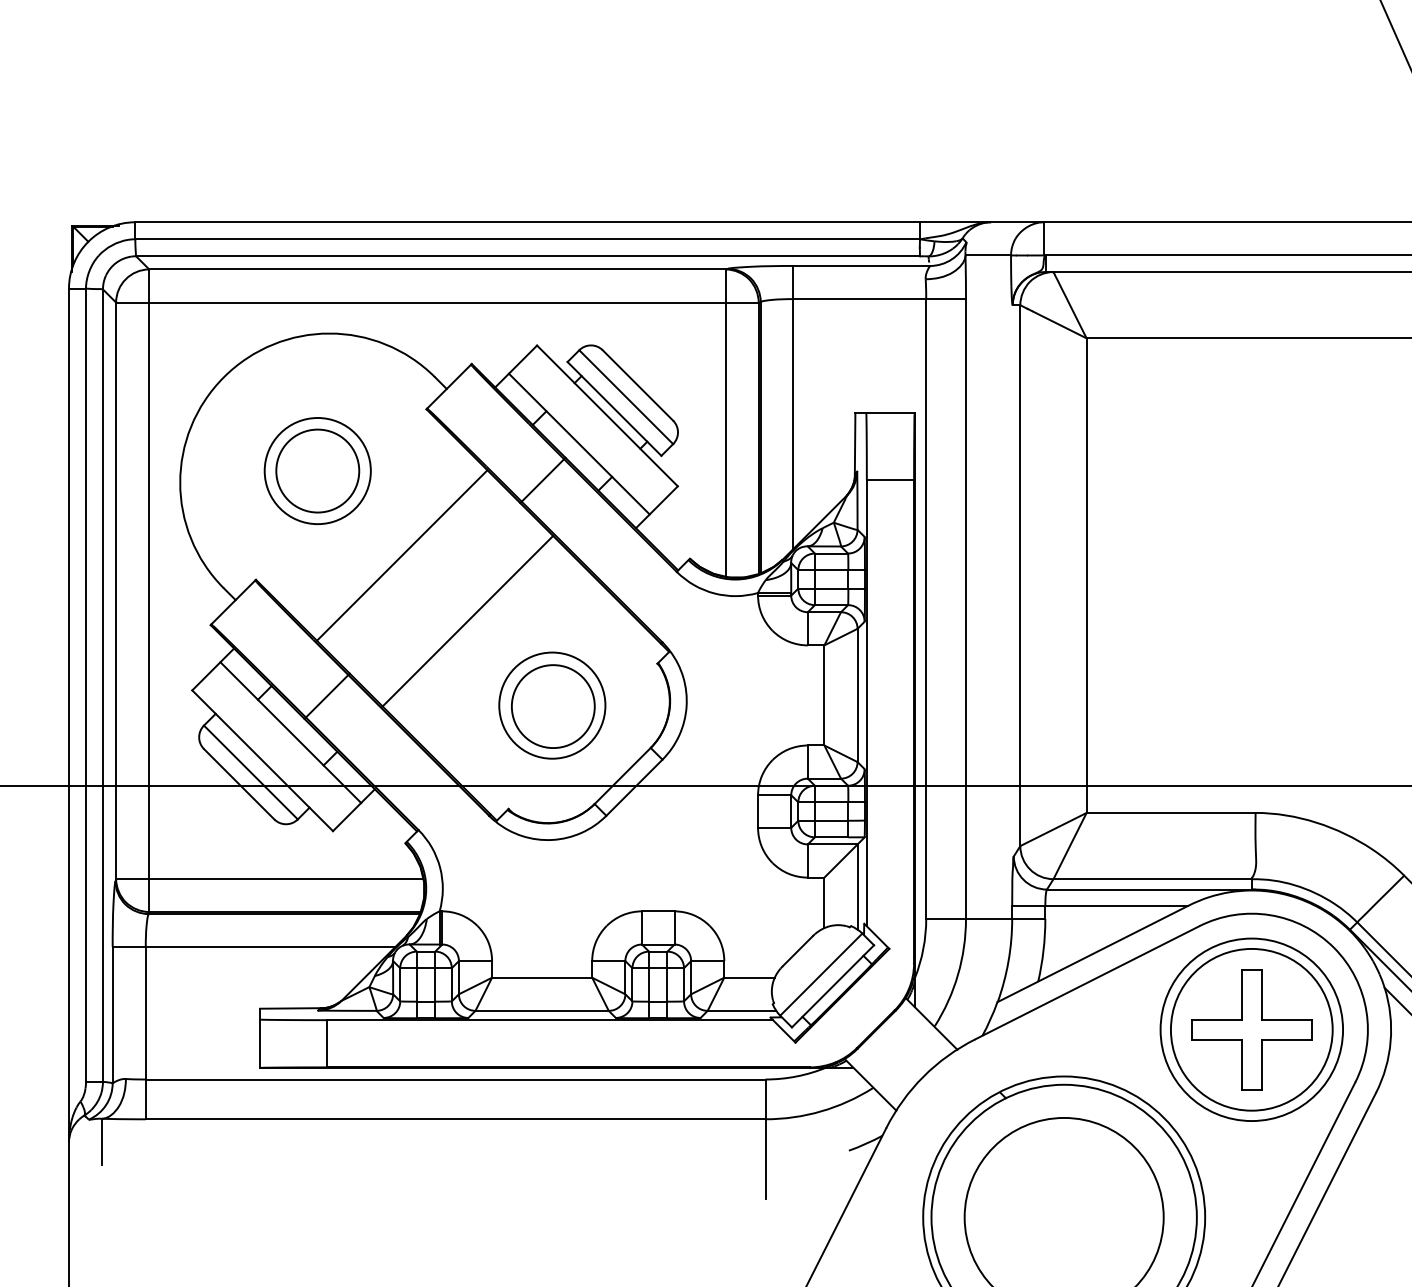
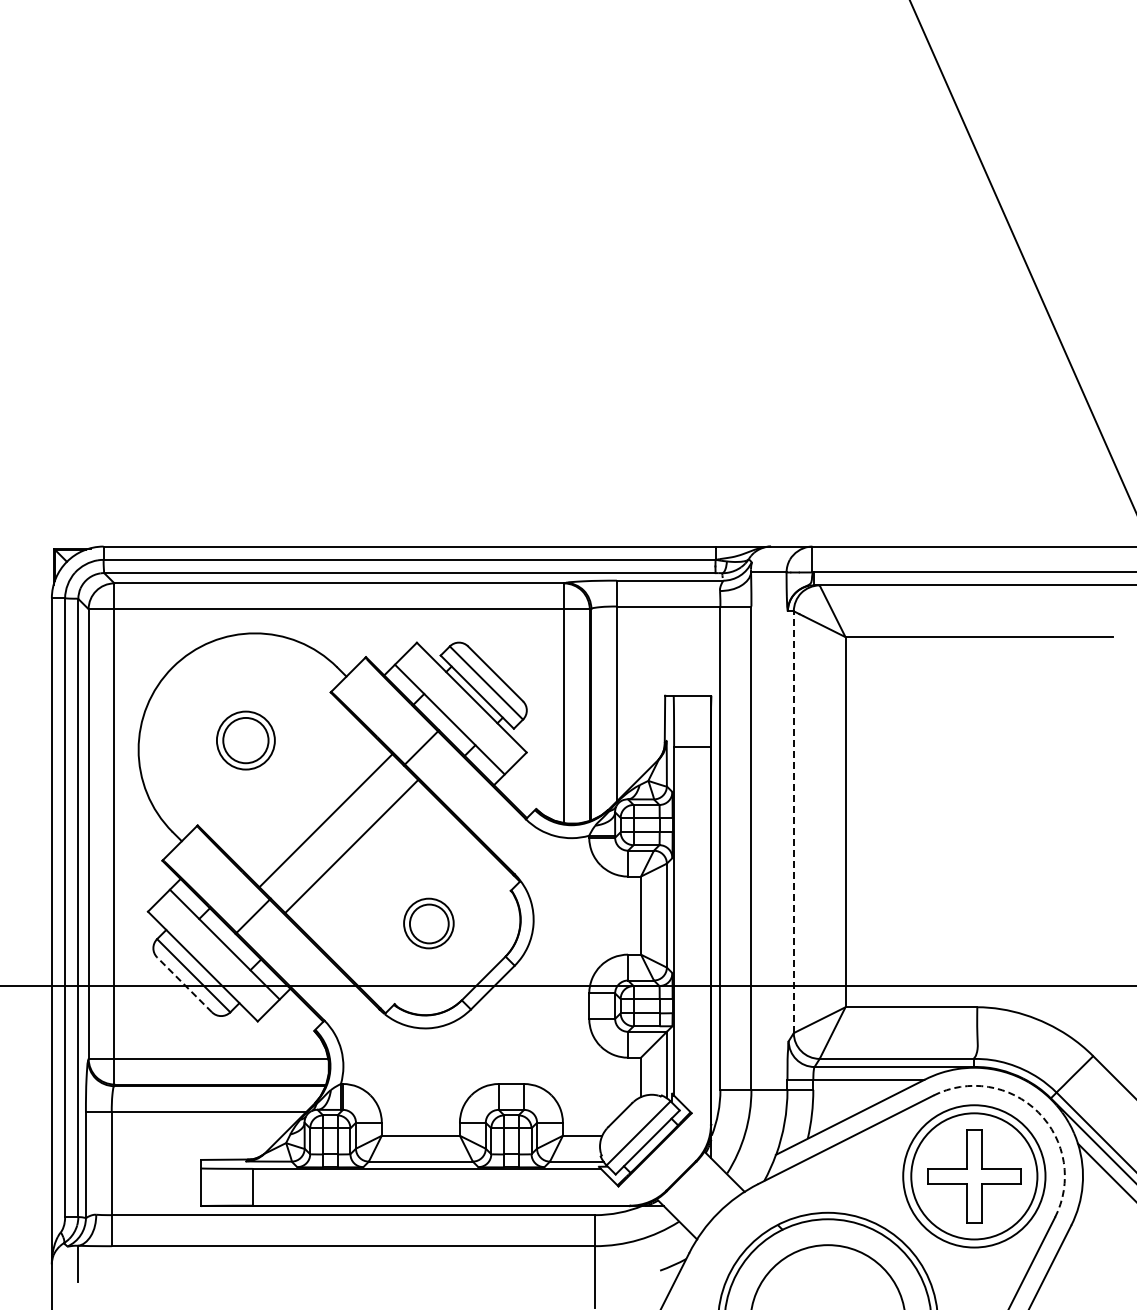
part: (317, 470) -> (245, 740), size x0.7
line: (401, 555) -> (351, 846), moved
line: (1019, 576) -> (793, 822), solid -> dashed
line: (467, 620) -> (325, 820), moved
part: (551, 705) -> (428, 923), size x0.6
line: (239, 783) -> (184, 984), solid -> dashed
arc: (1334, 947) -> (1038, 1112), solid -> dashed

